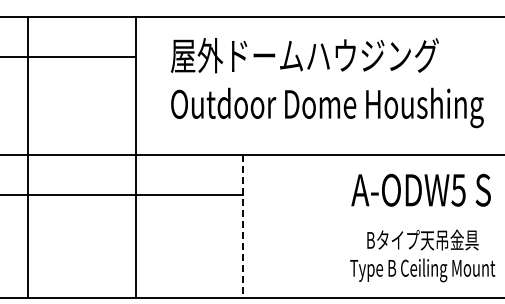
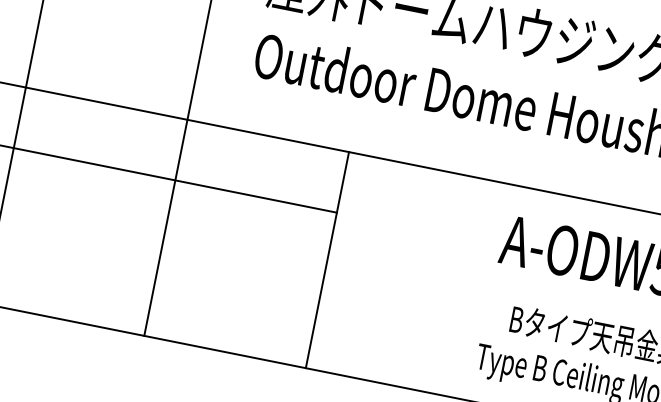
line: (242, 226) -> (327, 260), dashed -> solid

